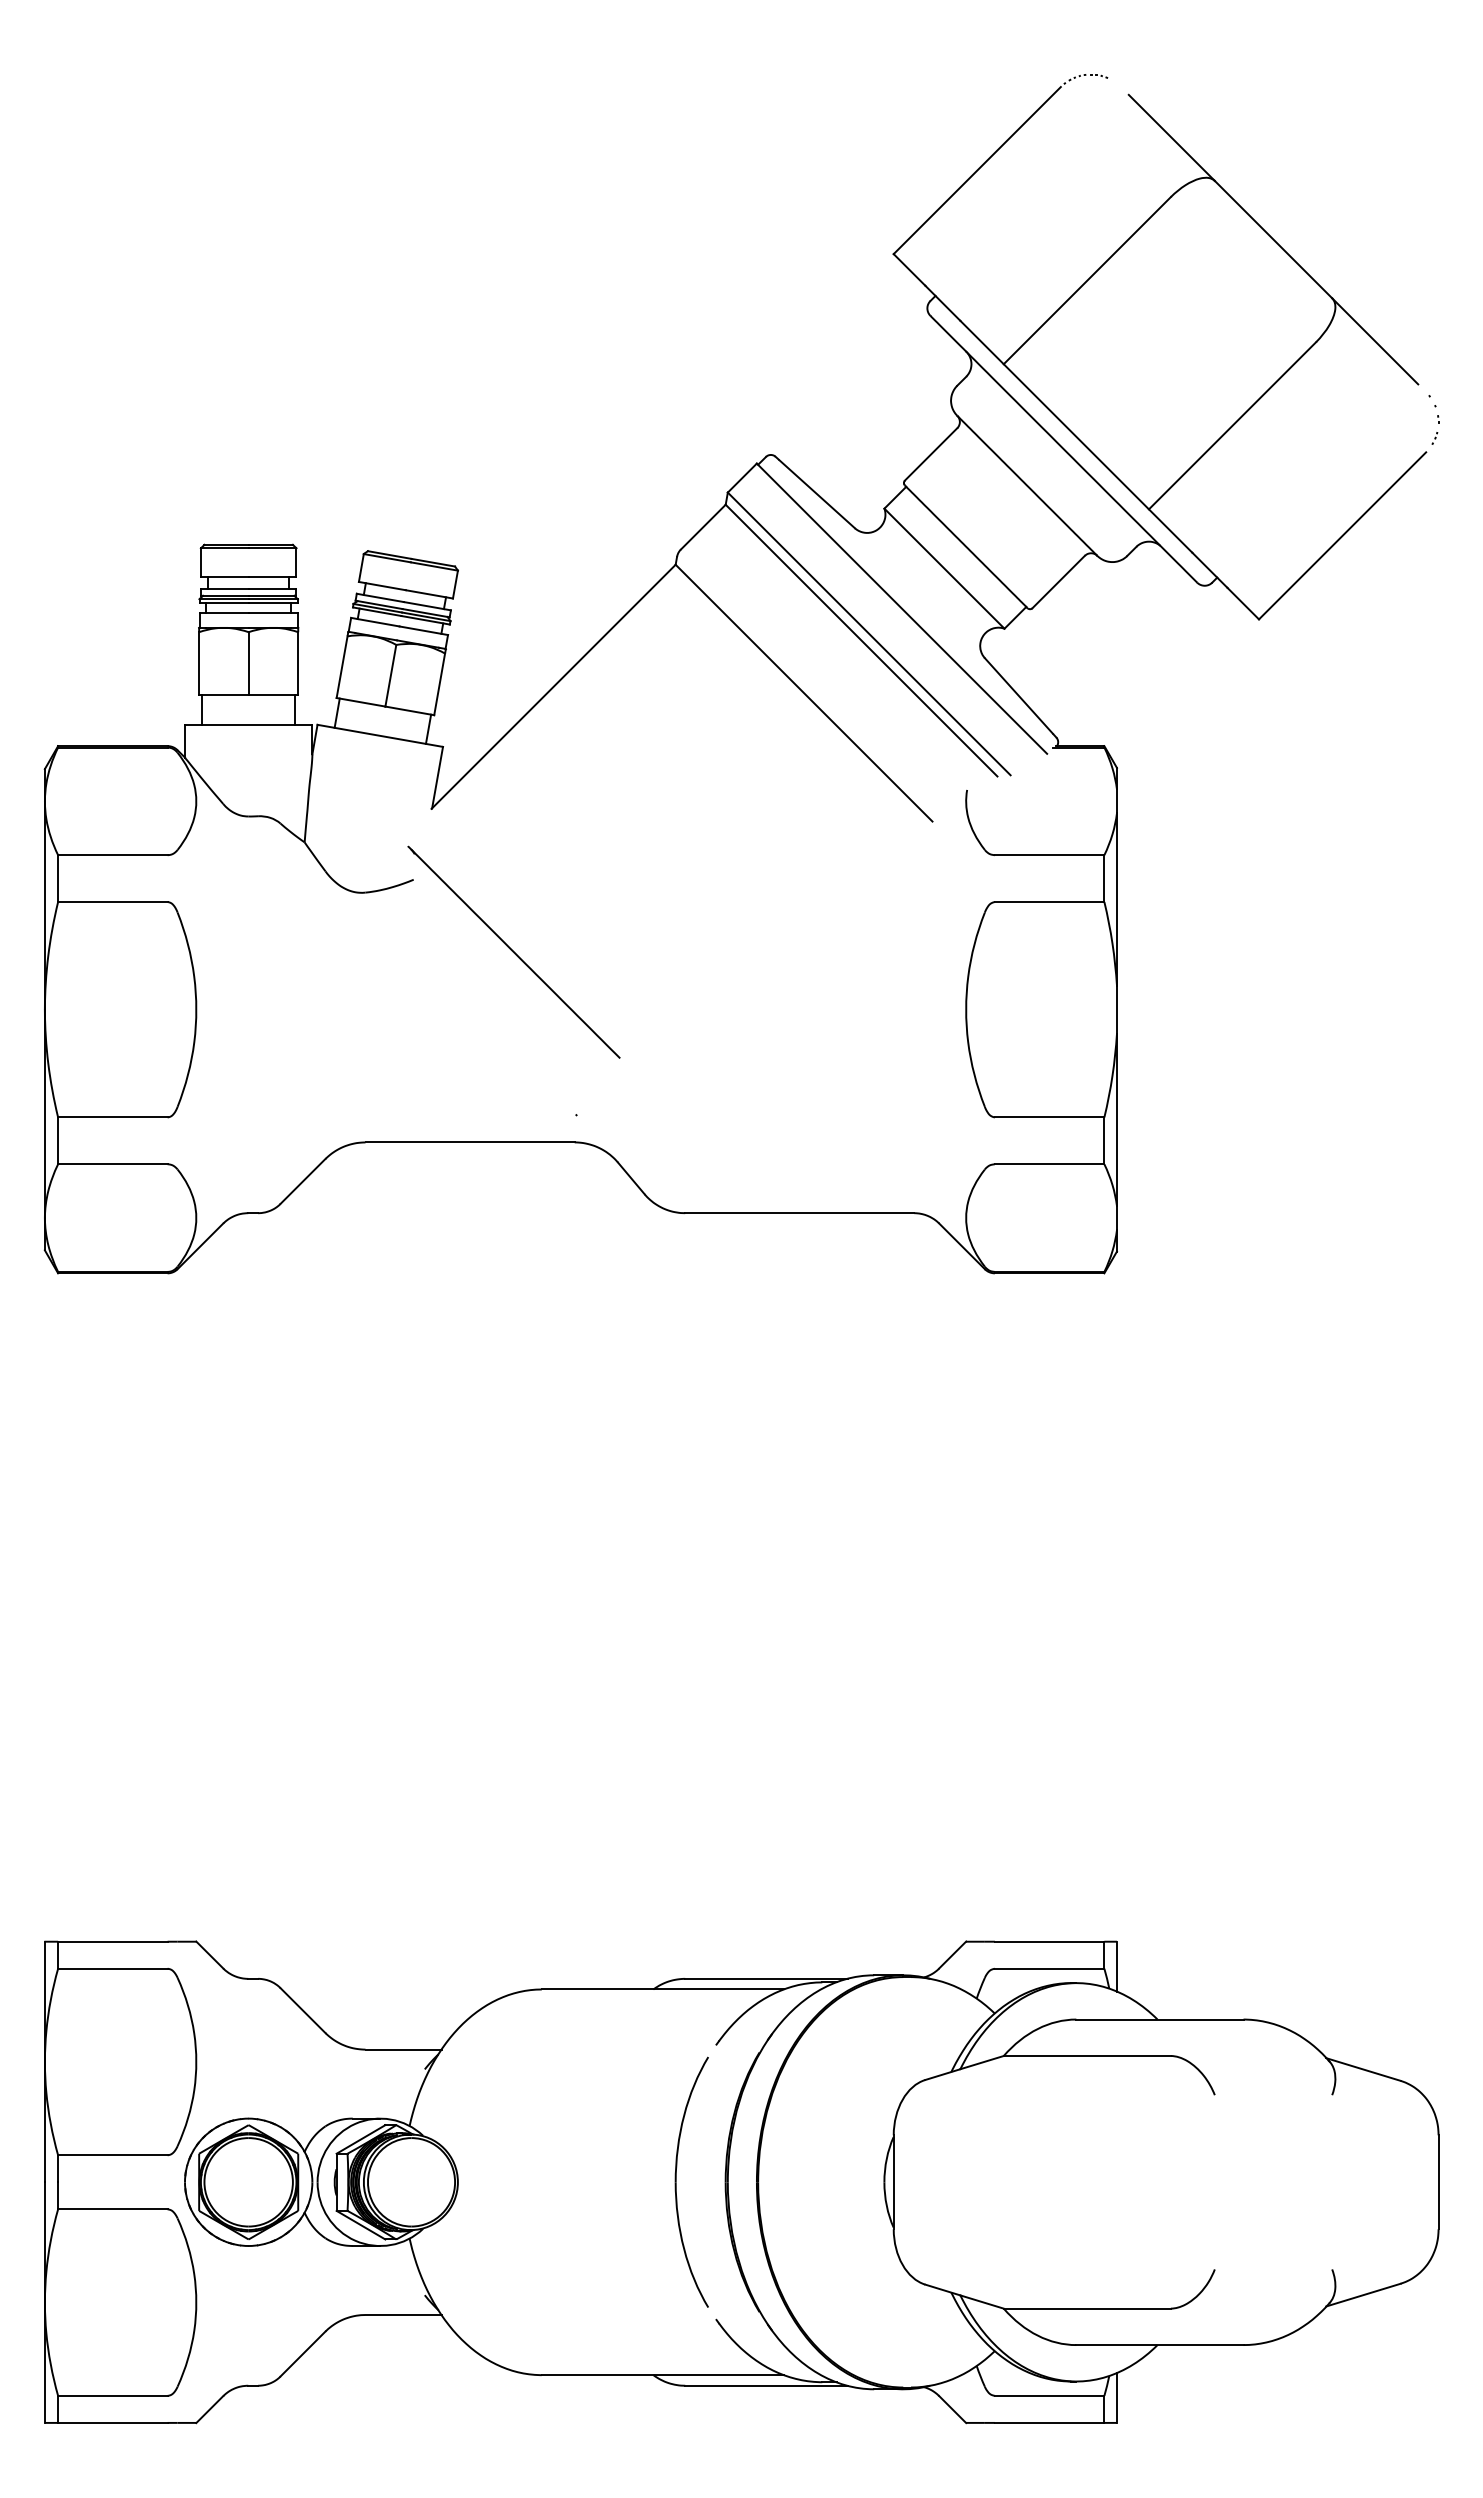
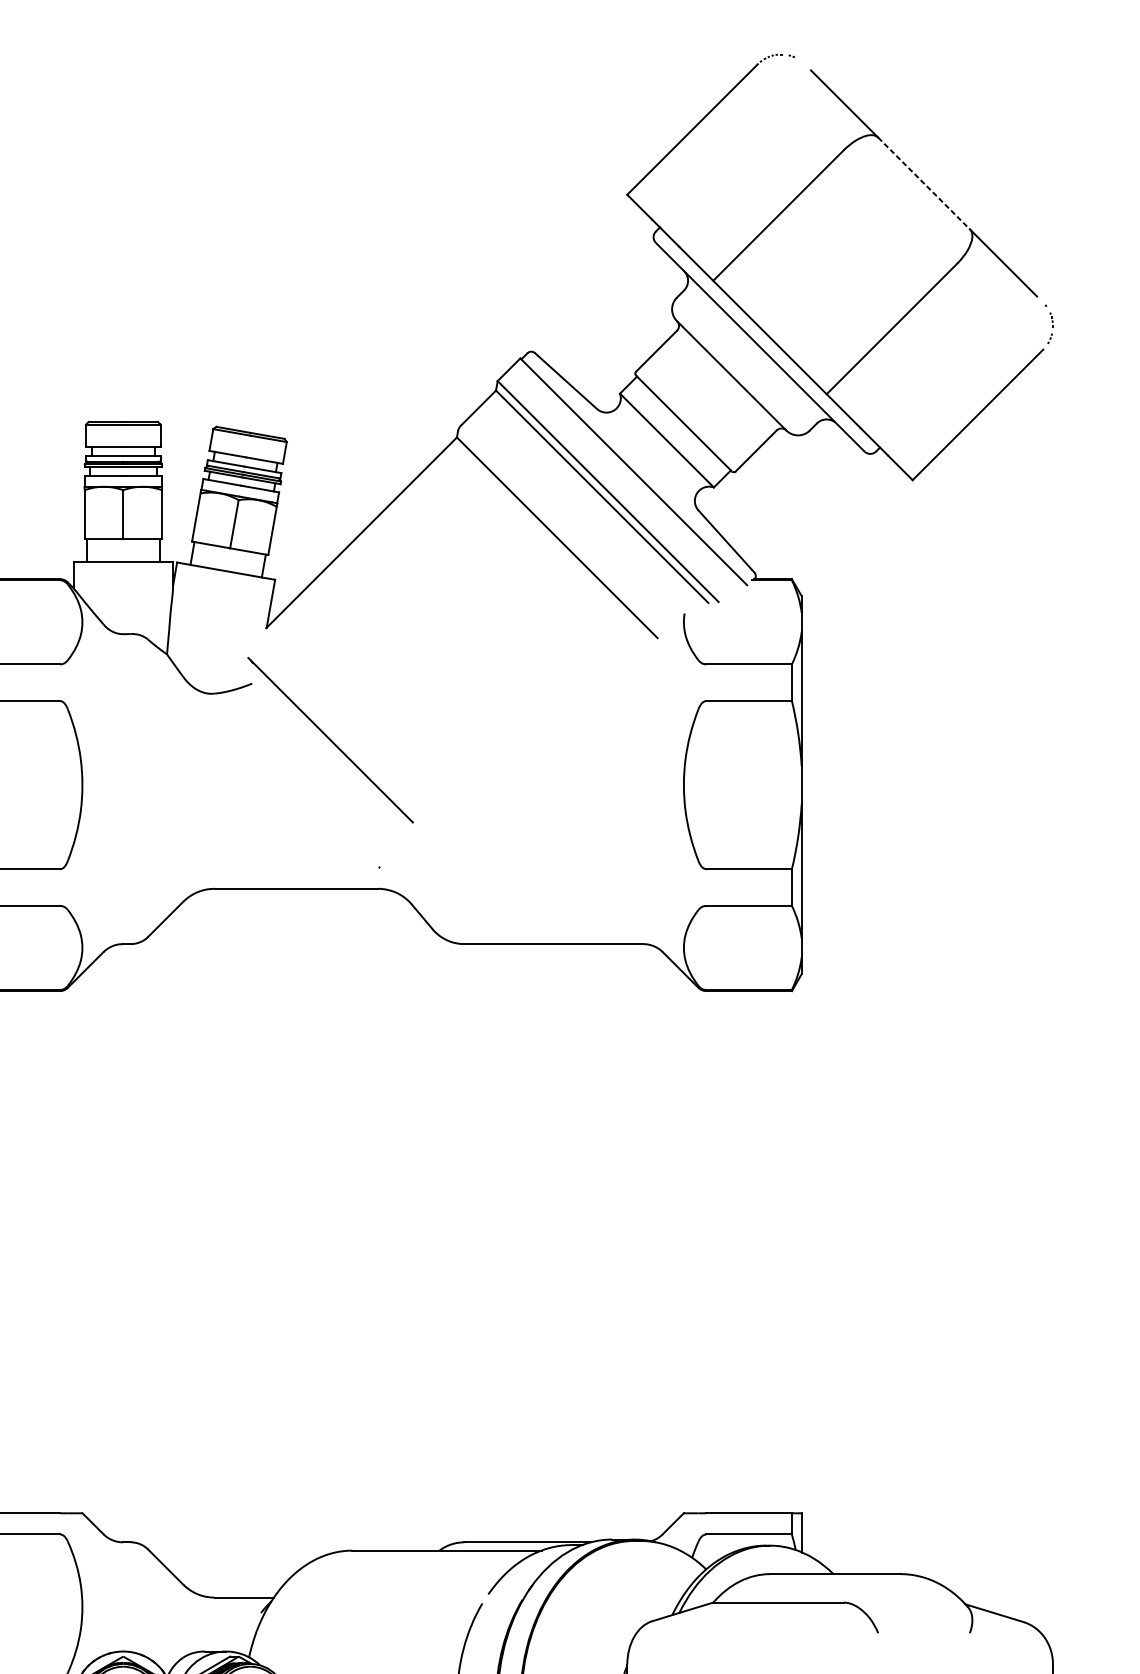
line: (1273, 239) -> (924, 183), solid -> dashed

